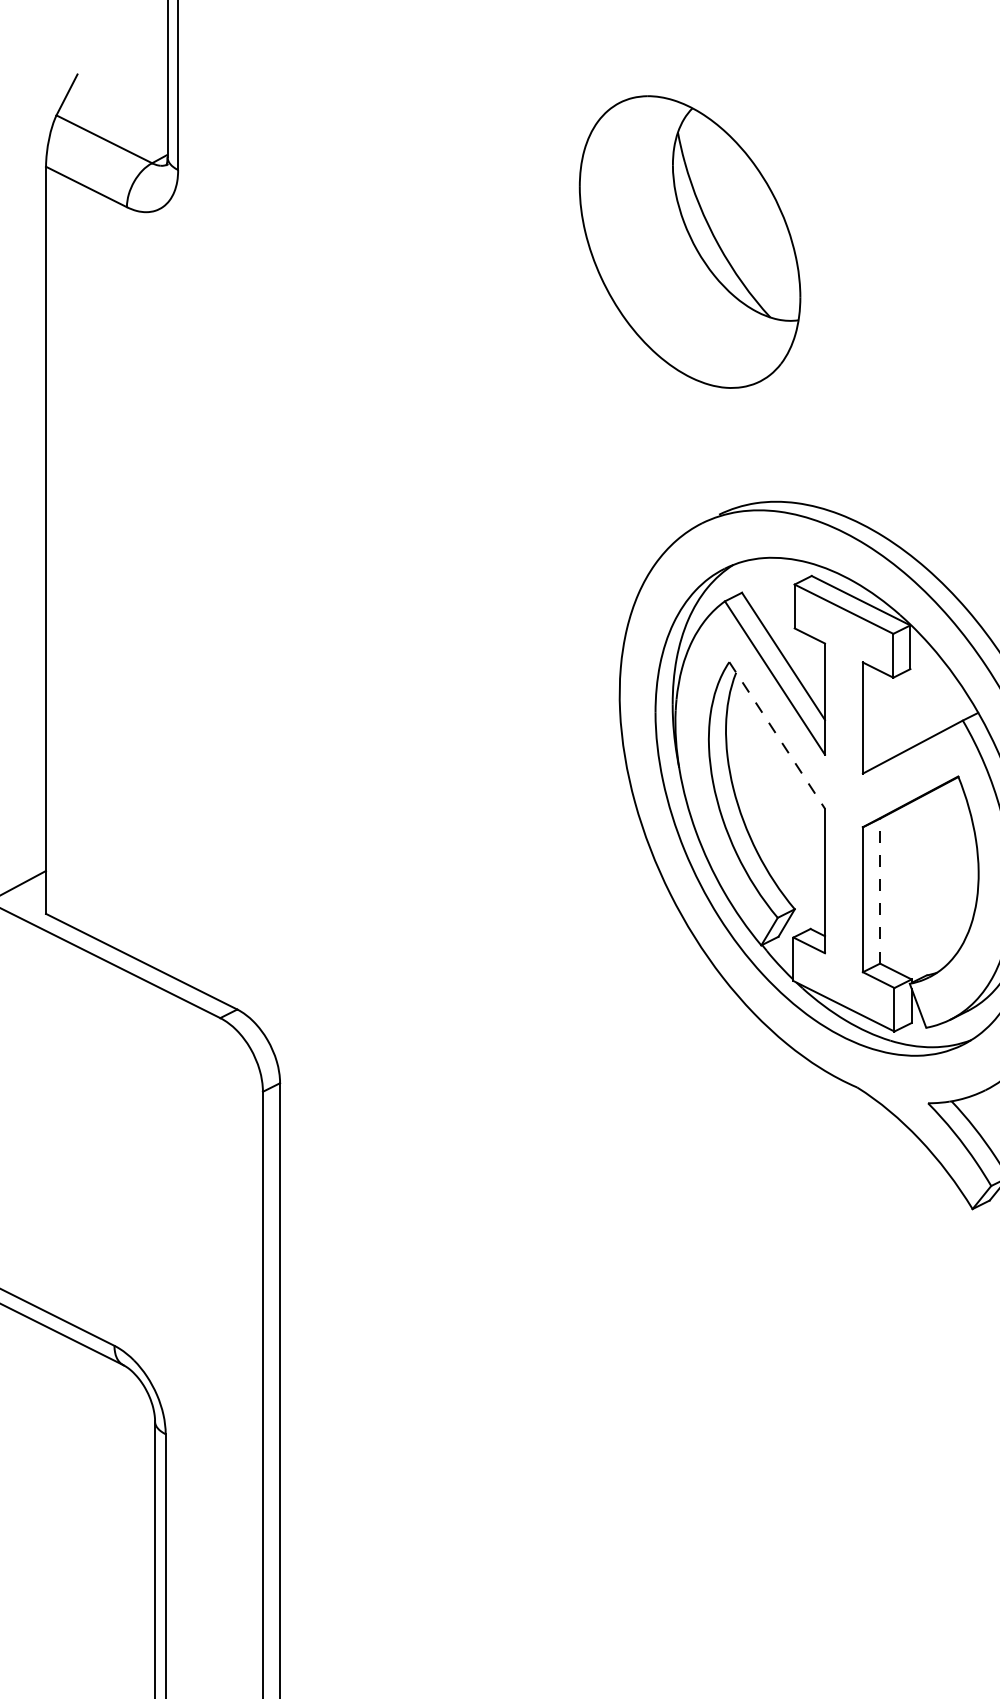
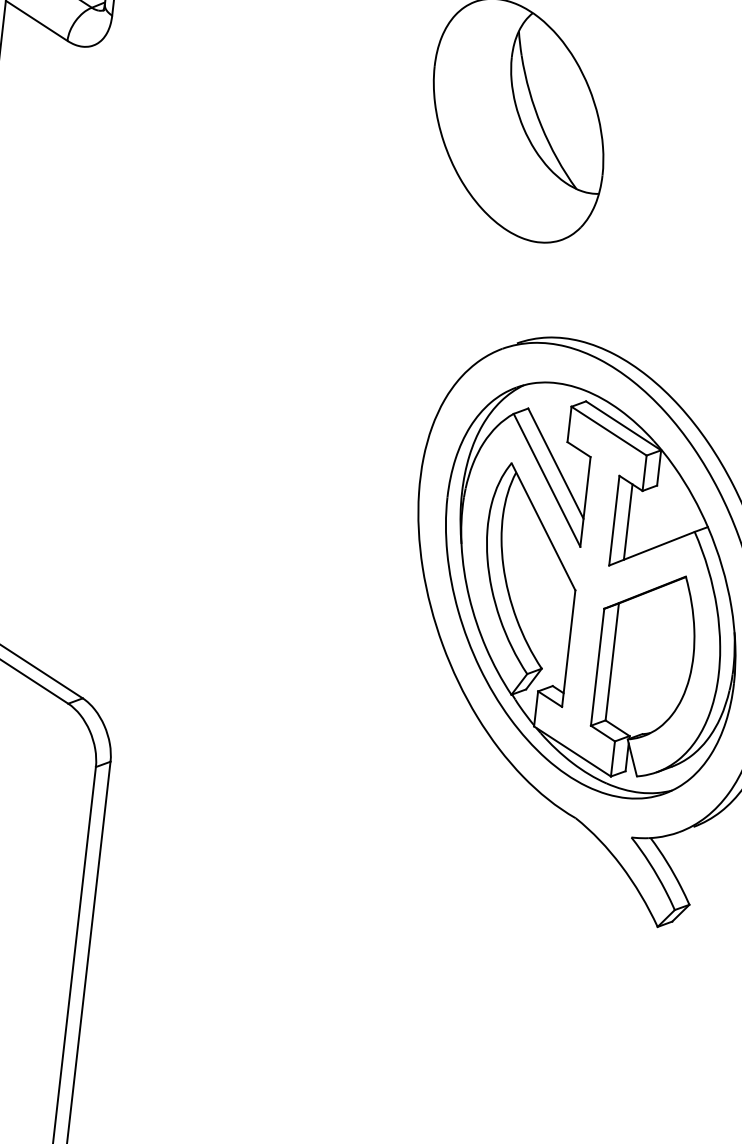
line: (880, 717) -> (628, 521), added
line: (777, 735) -> (543, 526), dashed -> solid
line: (880, 890) -> (612, 661), dashed -> solid

